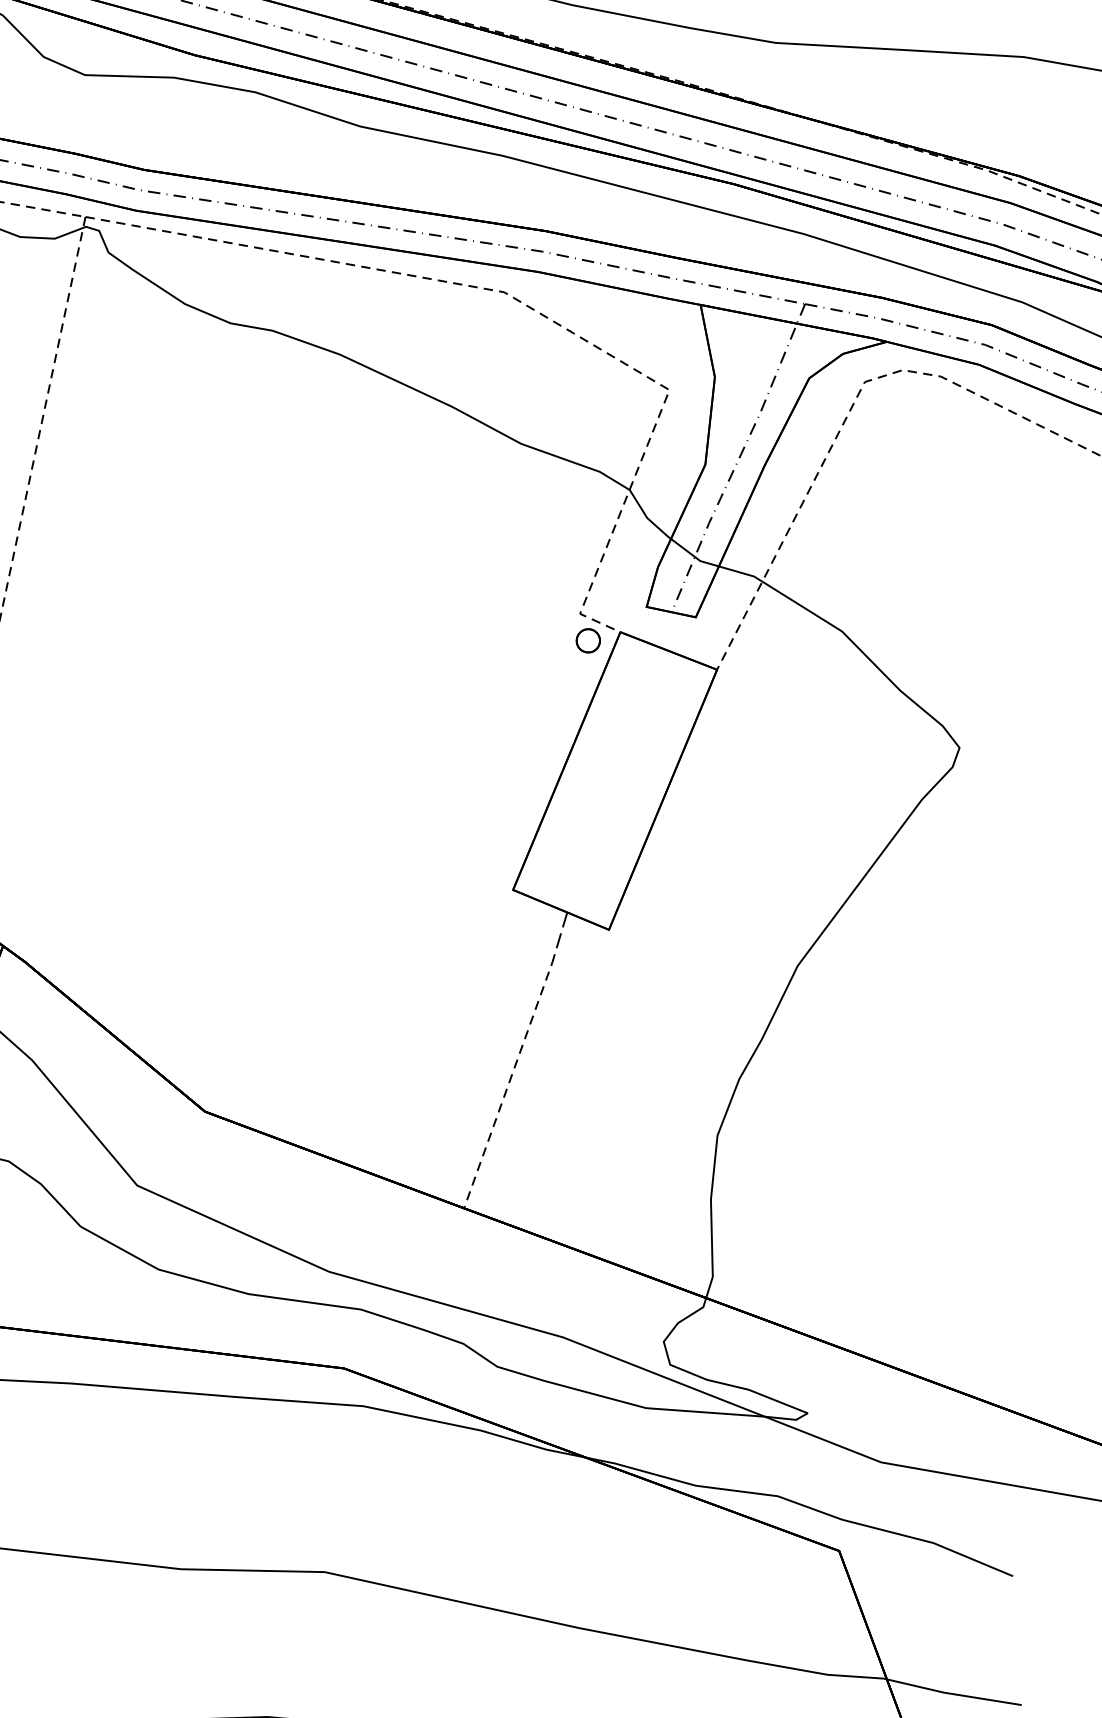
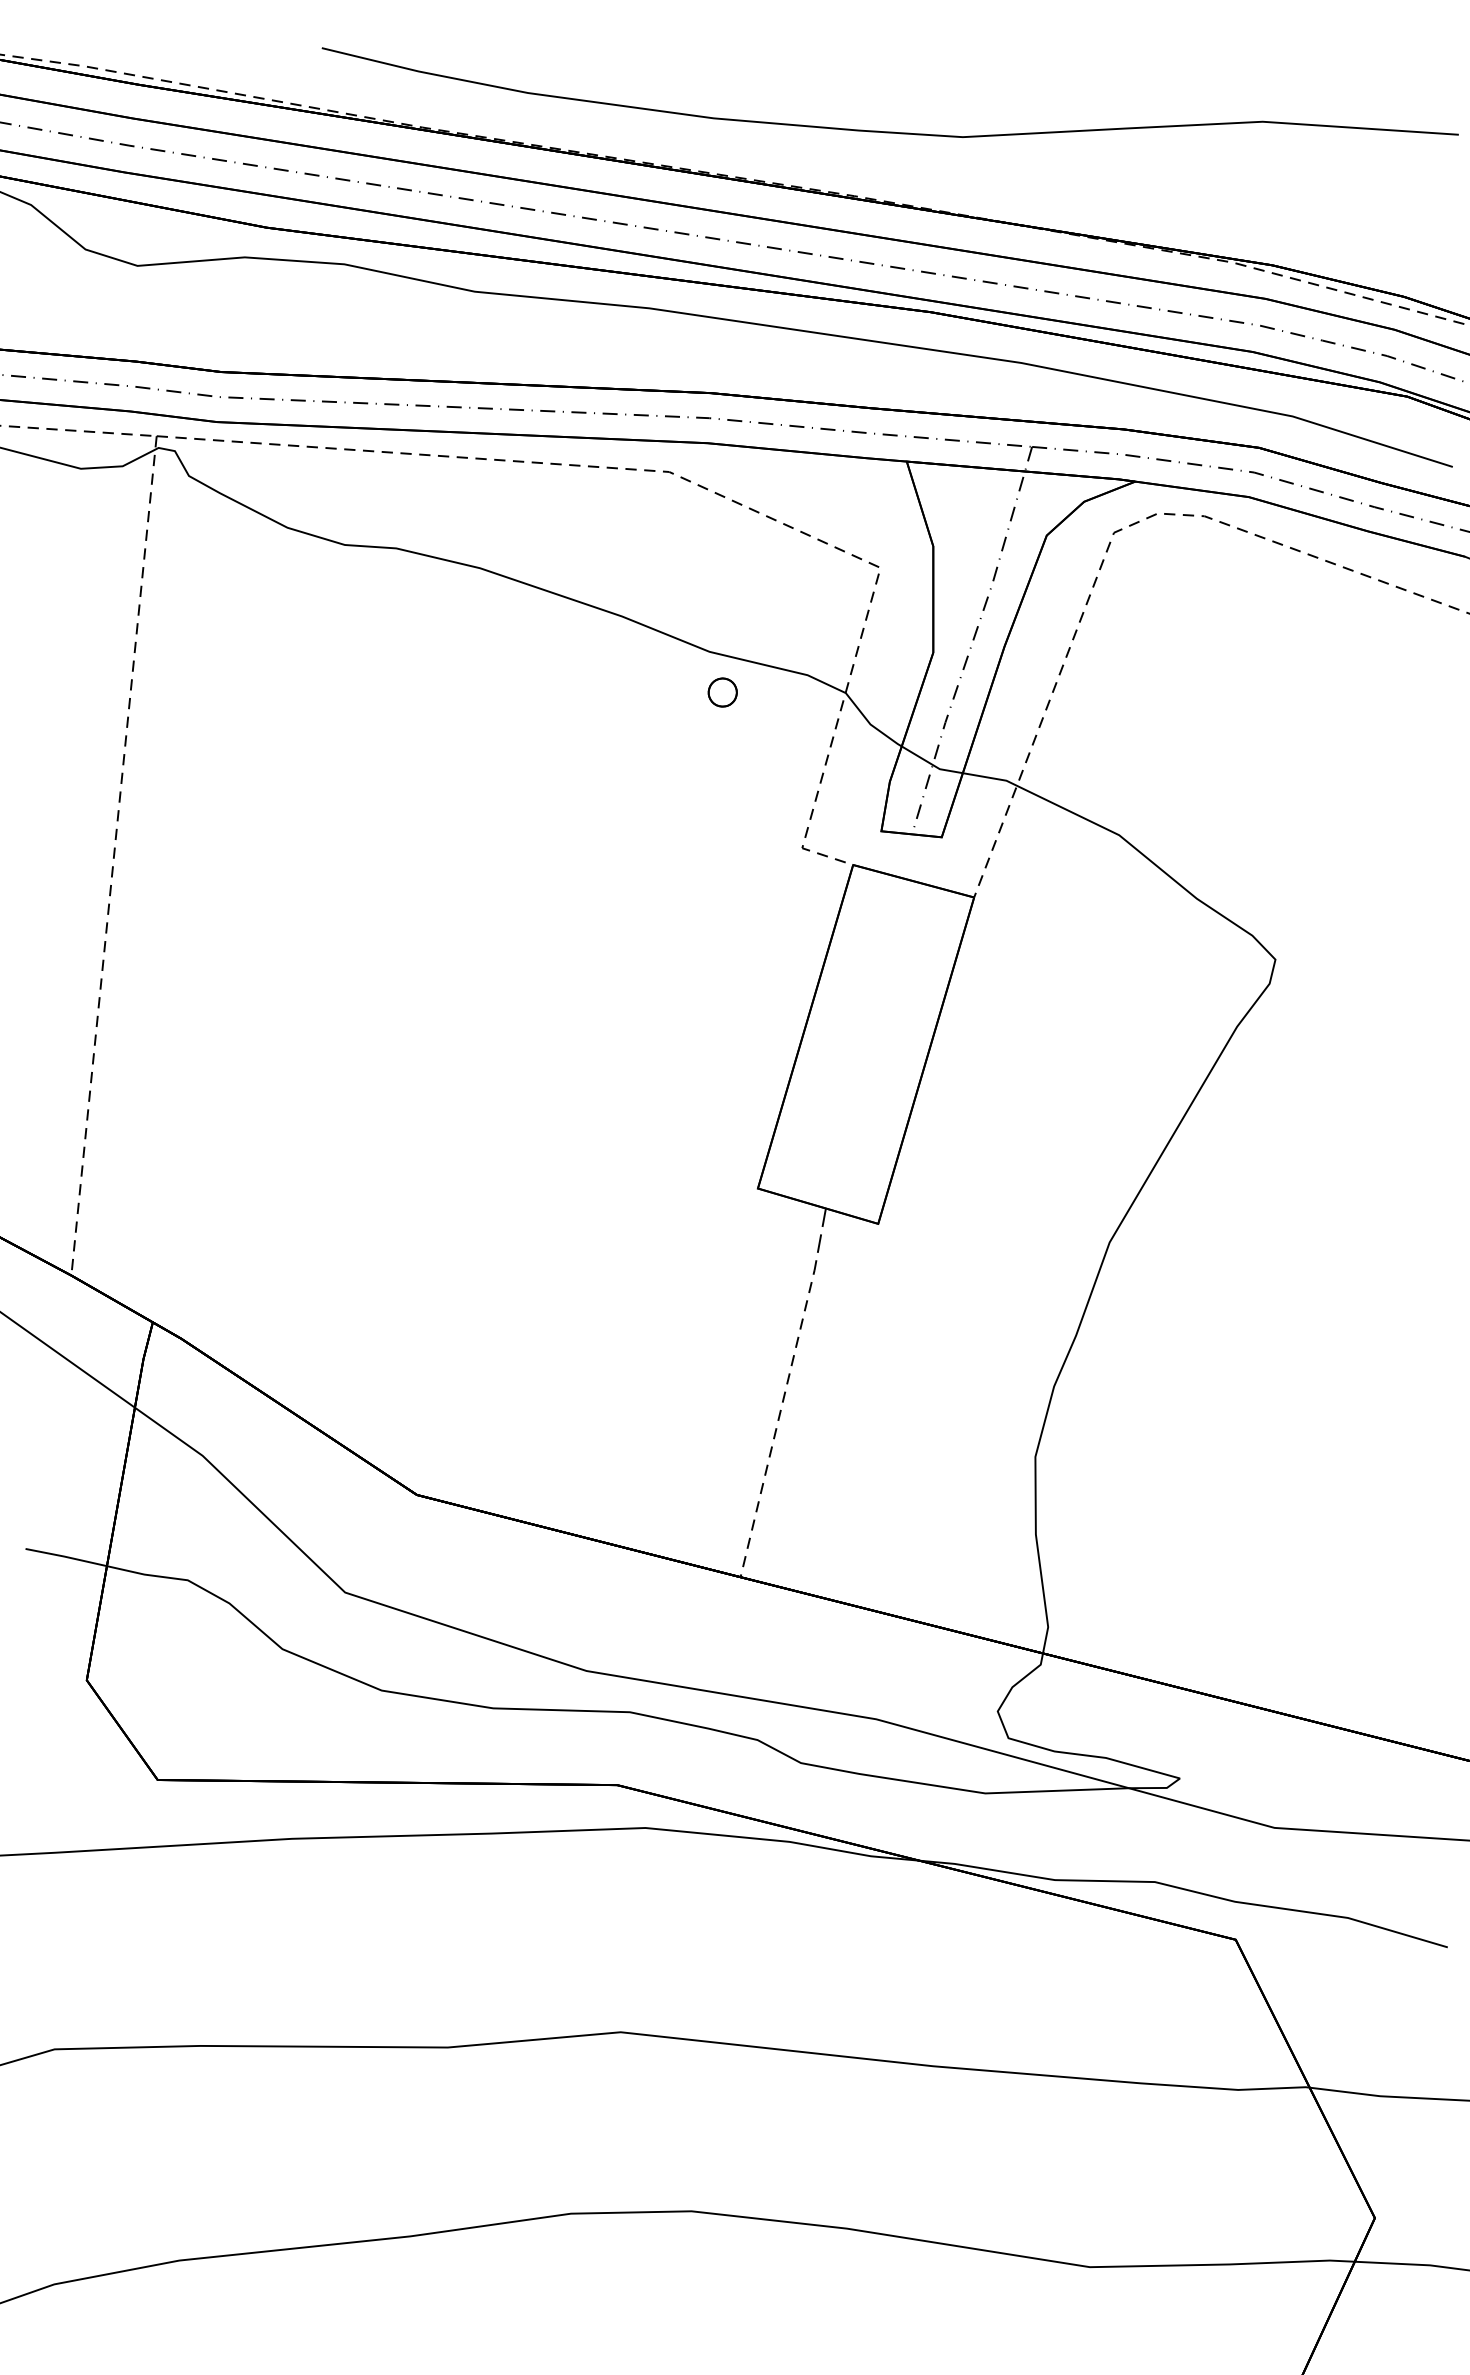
part: (588, 640) -> (722, 692), moved

